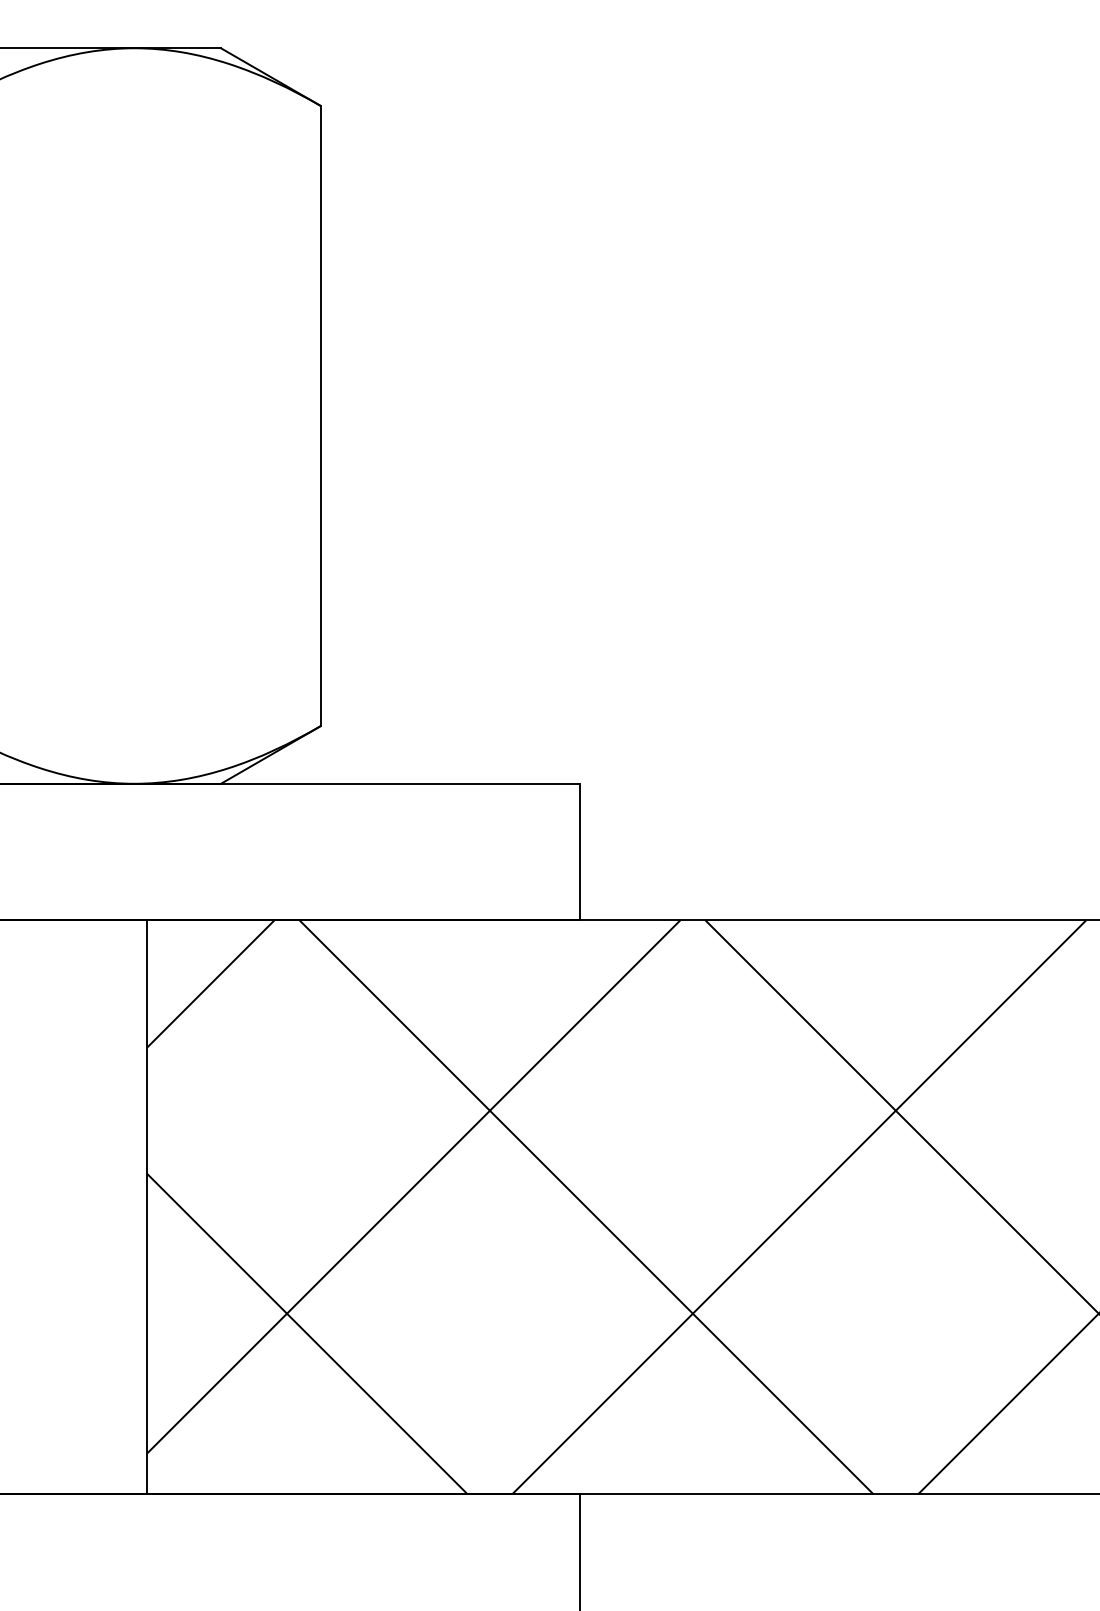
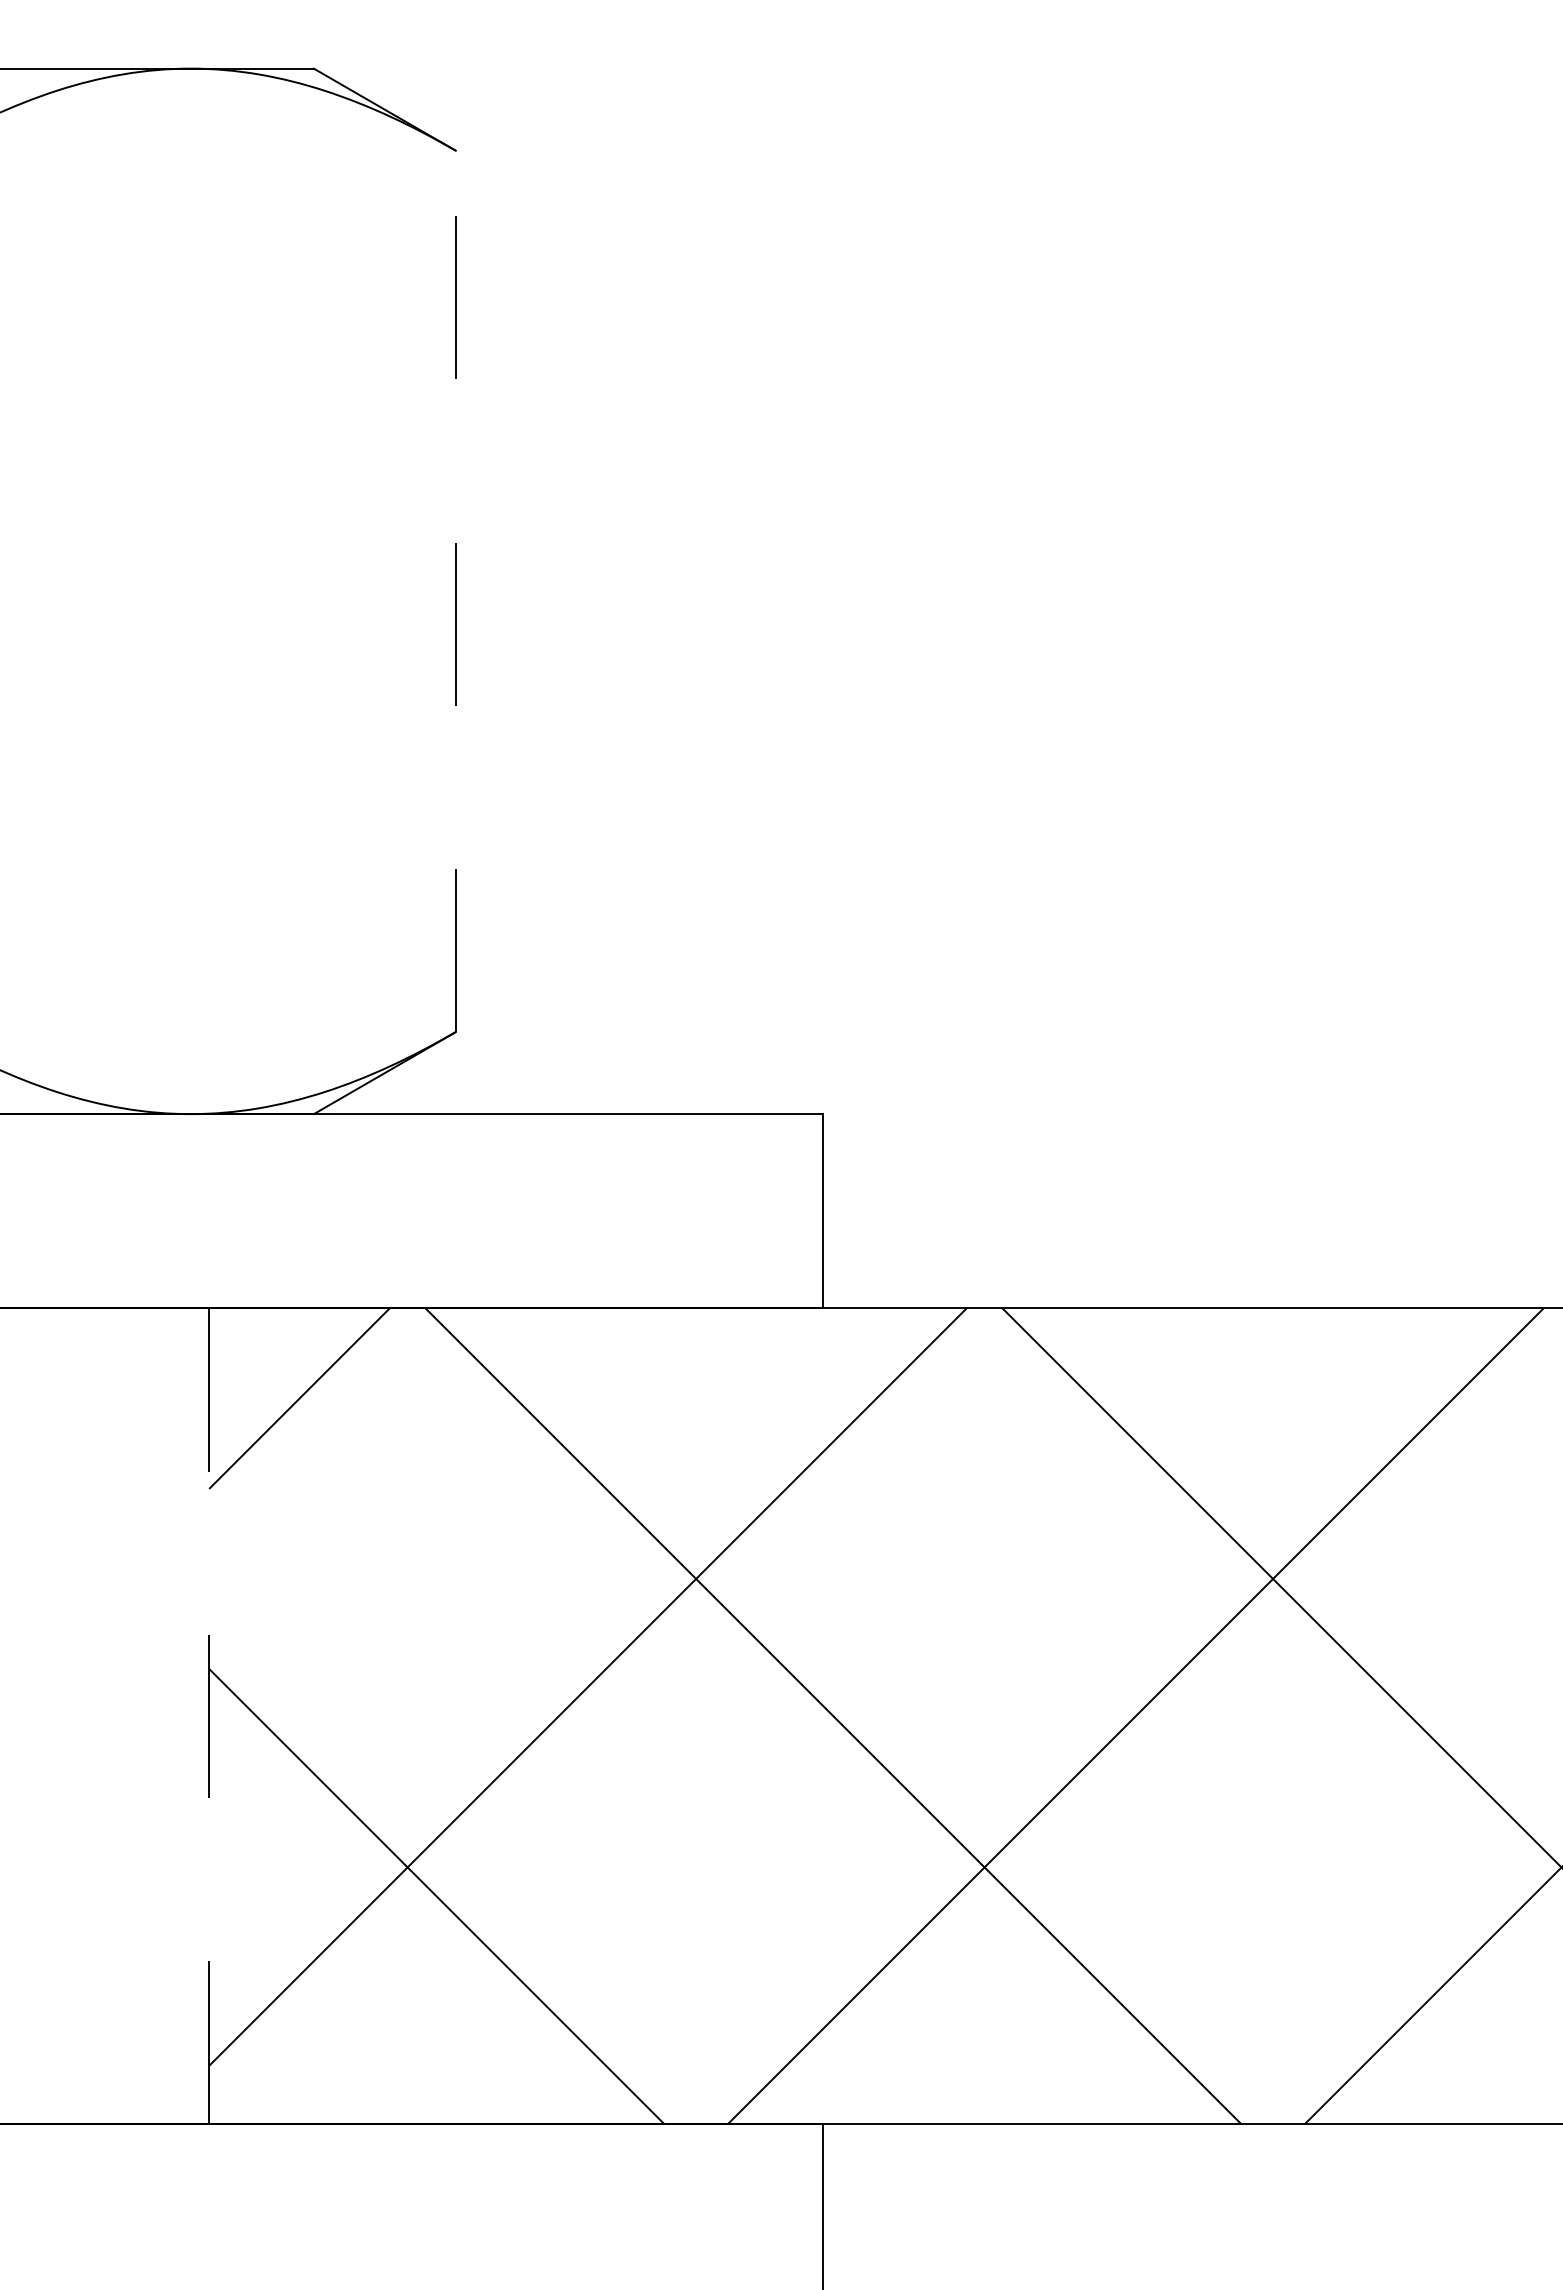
line: (320, 416) -> (455, 591), solid -> dashed
line: (147, 1207) -> (209, 1716), solid -> dashed

